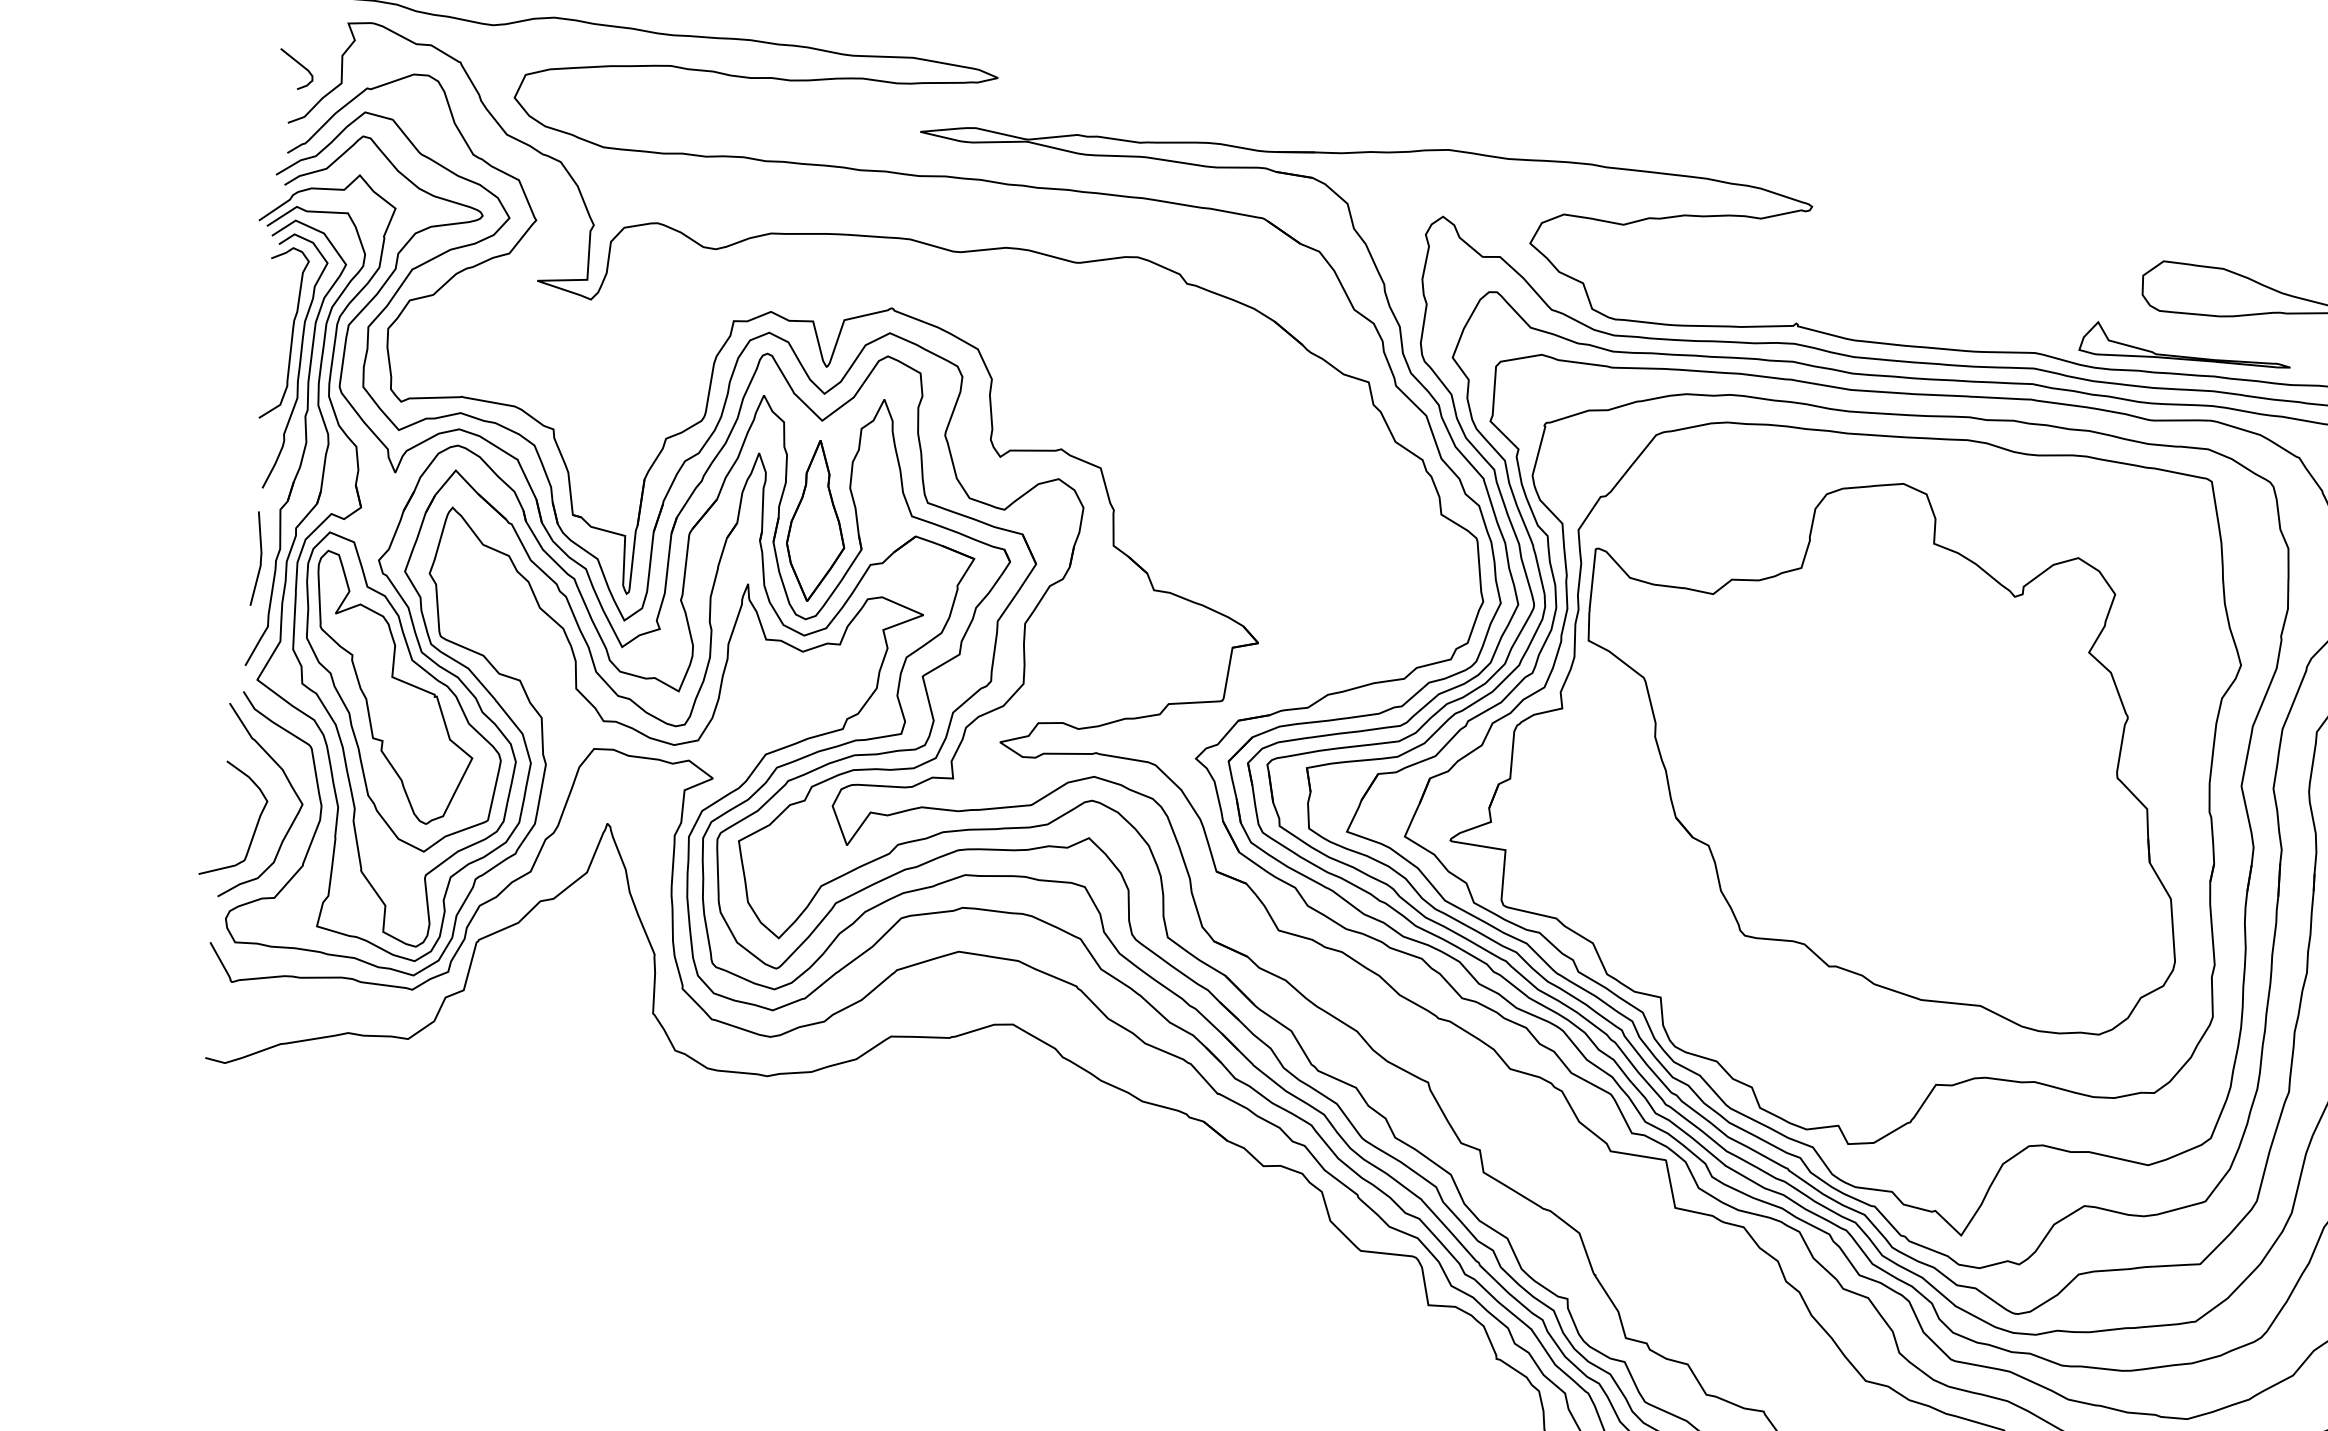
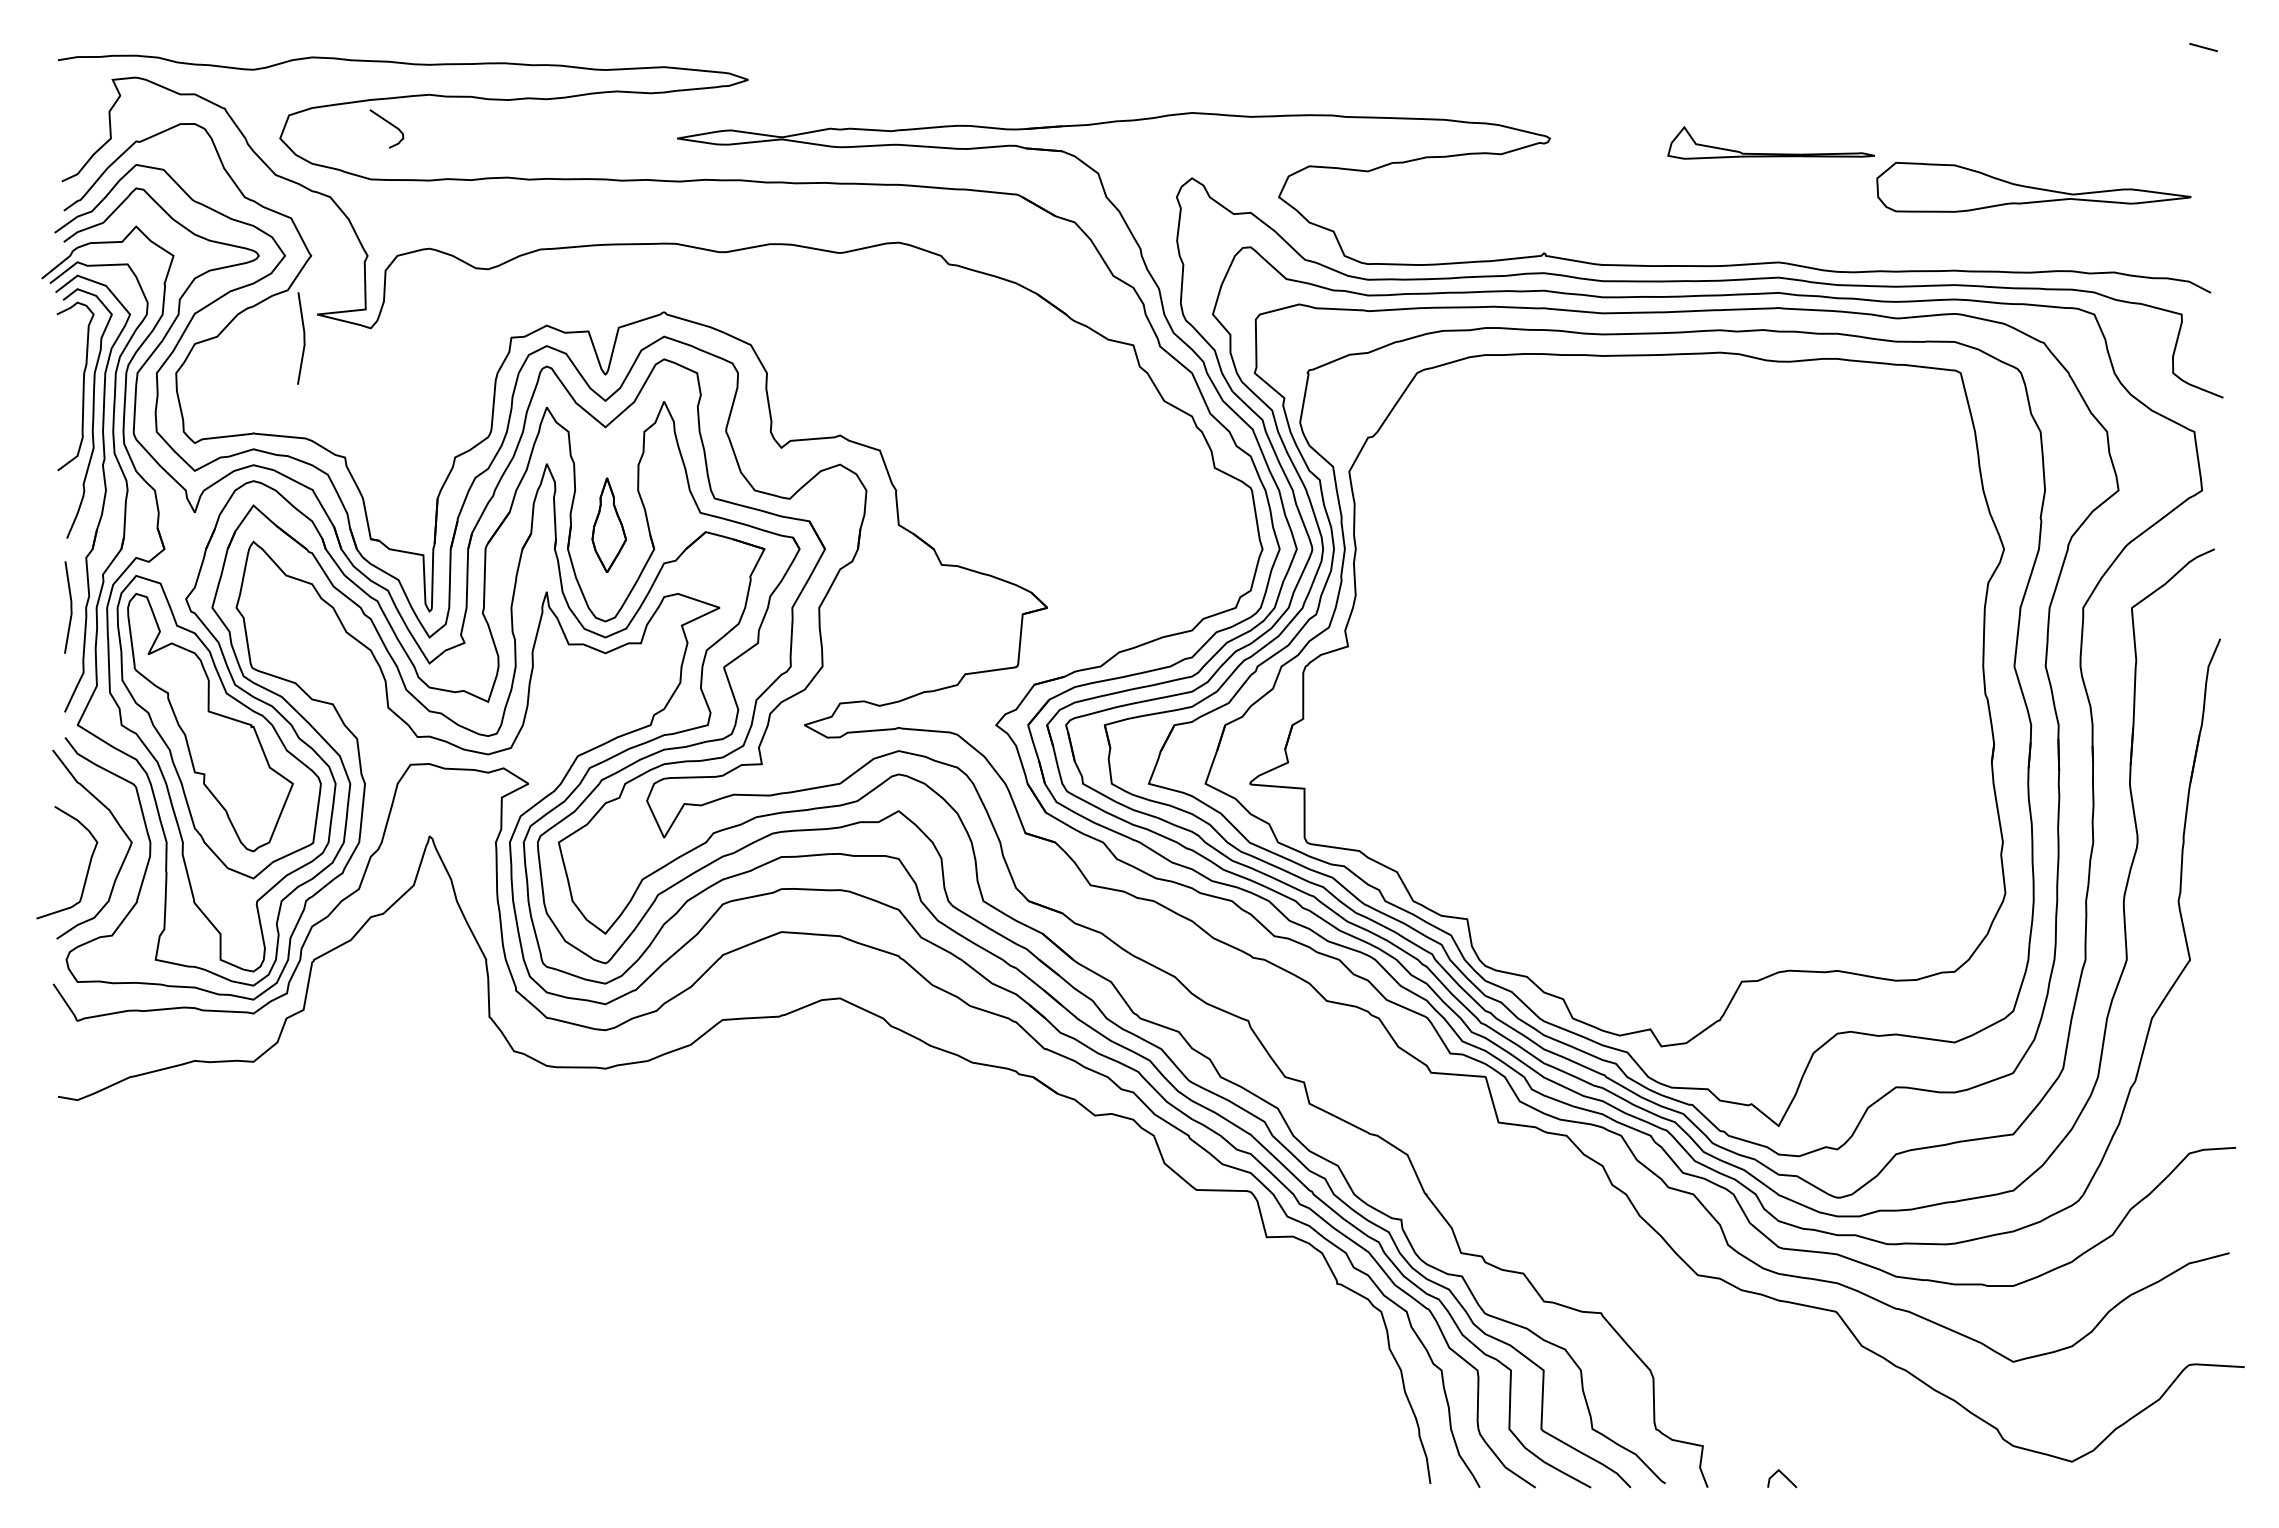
curve: (299, 65) -> (389, 124), moved
line: (521, 304) -> (303, 338), added
part: (2184, 356) -> (1770, 153), moved
part: (817, 521) -> (609, 525), size x0.6
part: (1885, 750) -> (1665, 660), removed

